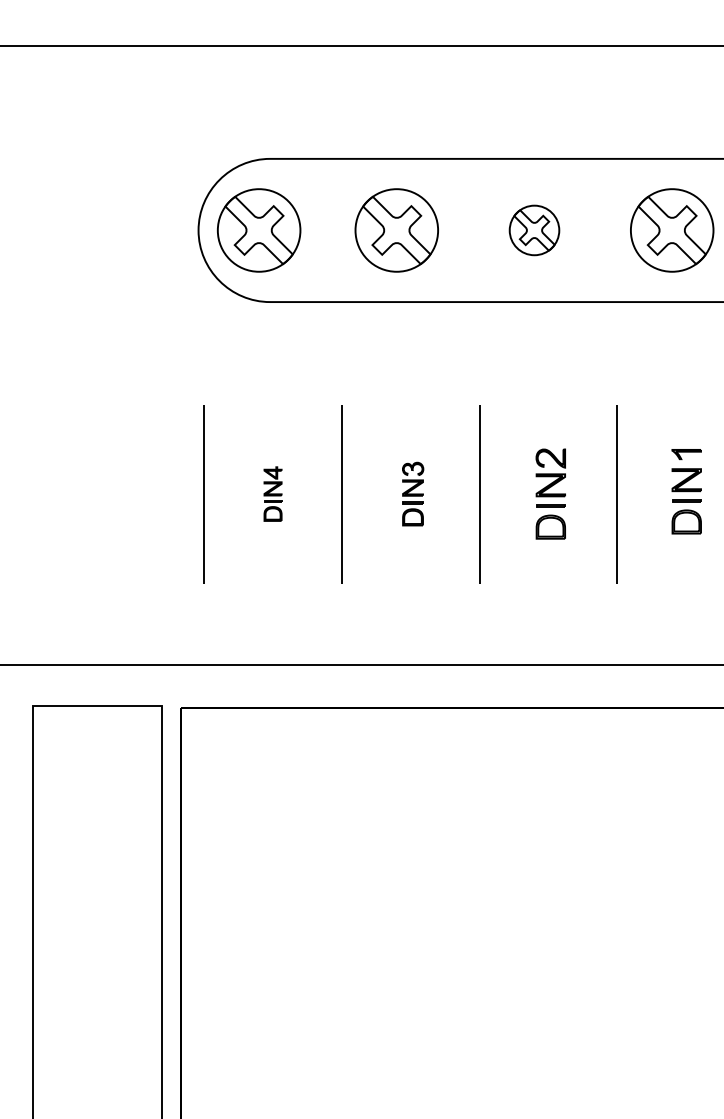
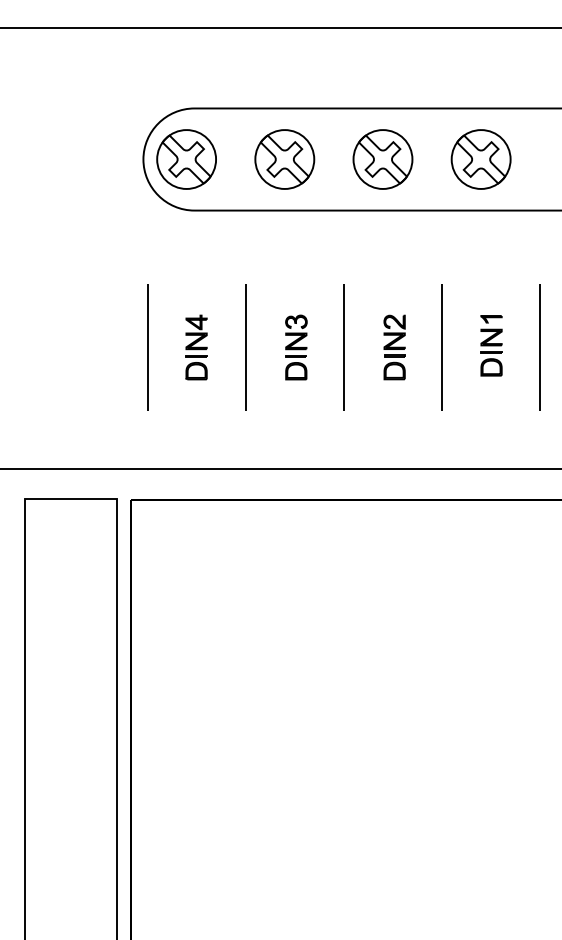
part: (533, 230) -> (382, 159), size x1.67
part: (272, 494) -> (196, 347), size x1.67
part: (413, 494) -> (296, 347), size x1.43

